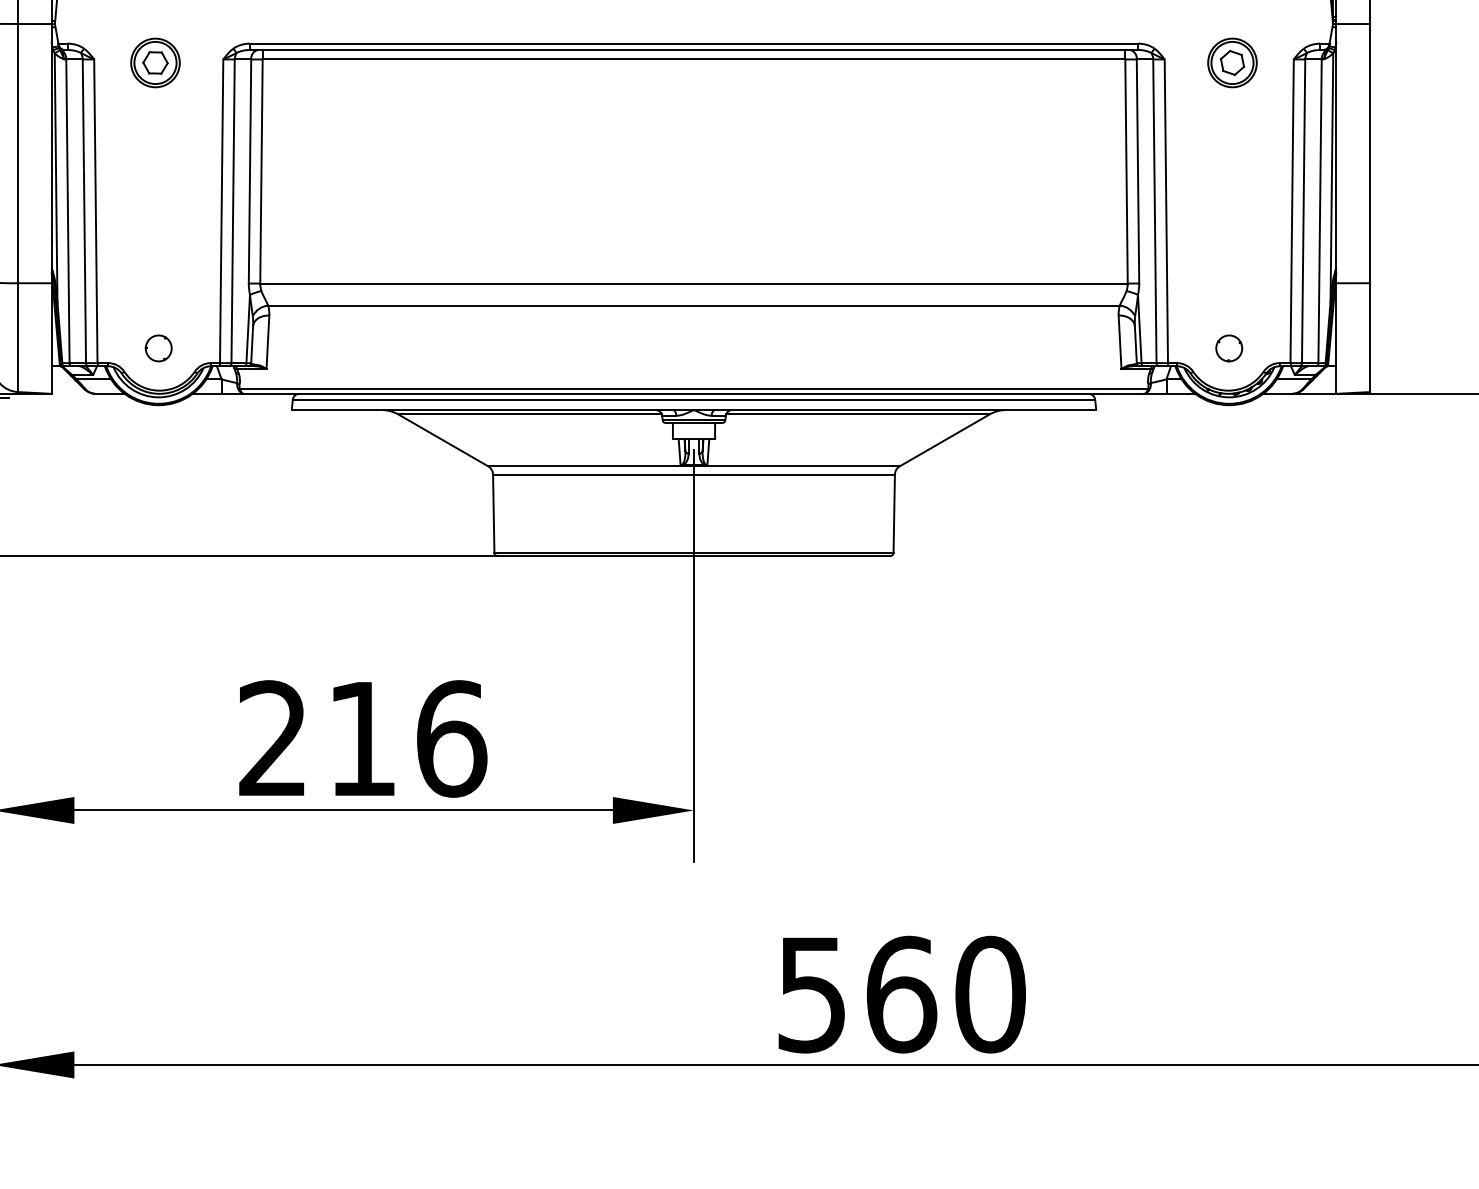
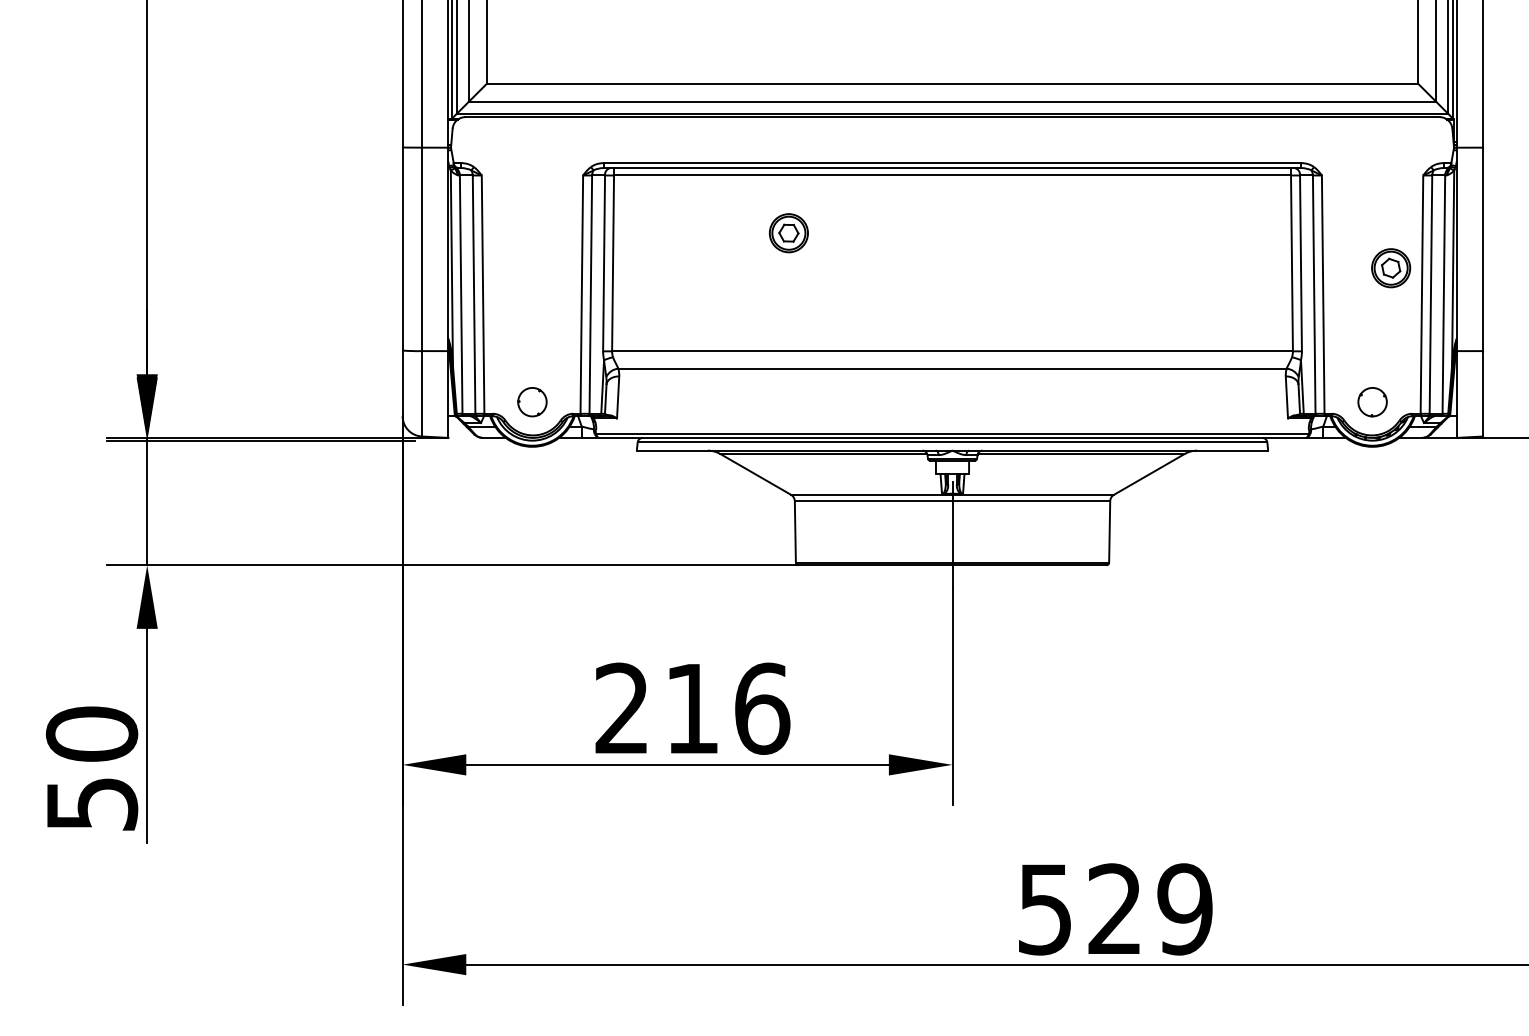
part: (154, 63) -> (788, 233), moved
part: (1232, 63) -> (1391, 268), moved
circle: (158, 348) -> (532, 402), size x1.4
circle: (1229, 348) -> (1372, 402), size x1.4
text: (946, 994) -> (1150, 909), 560 -> 529

